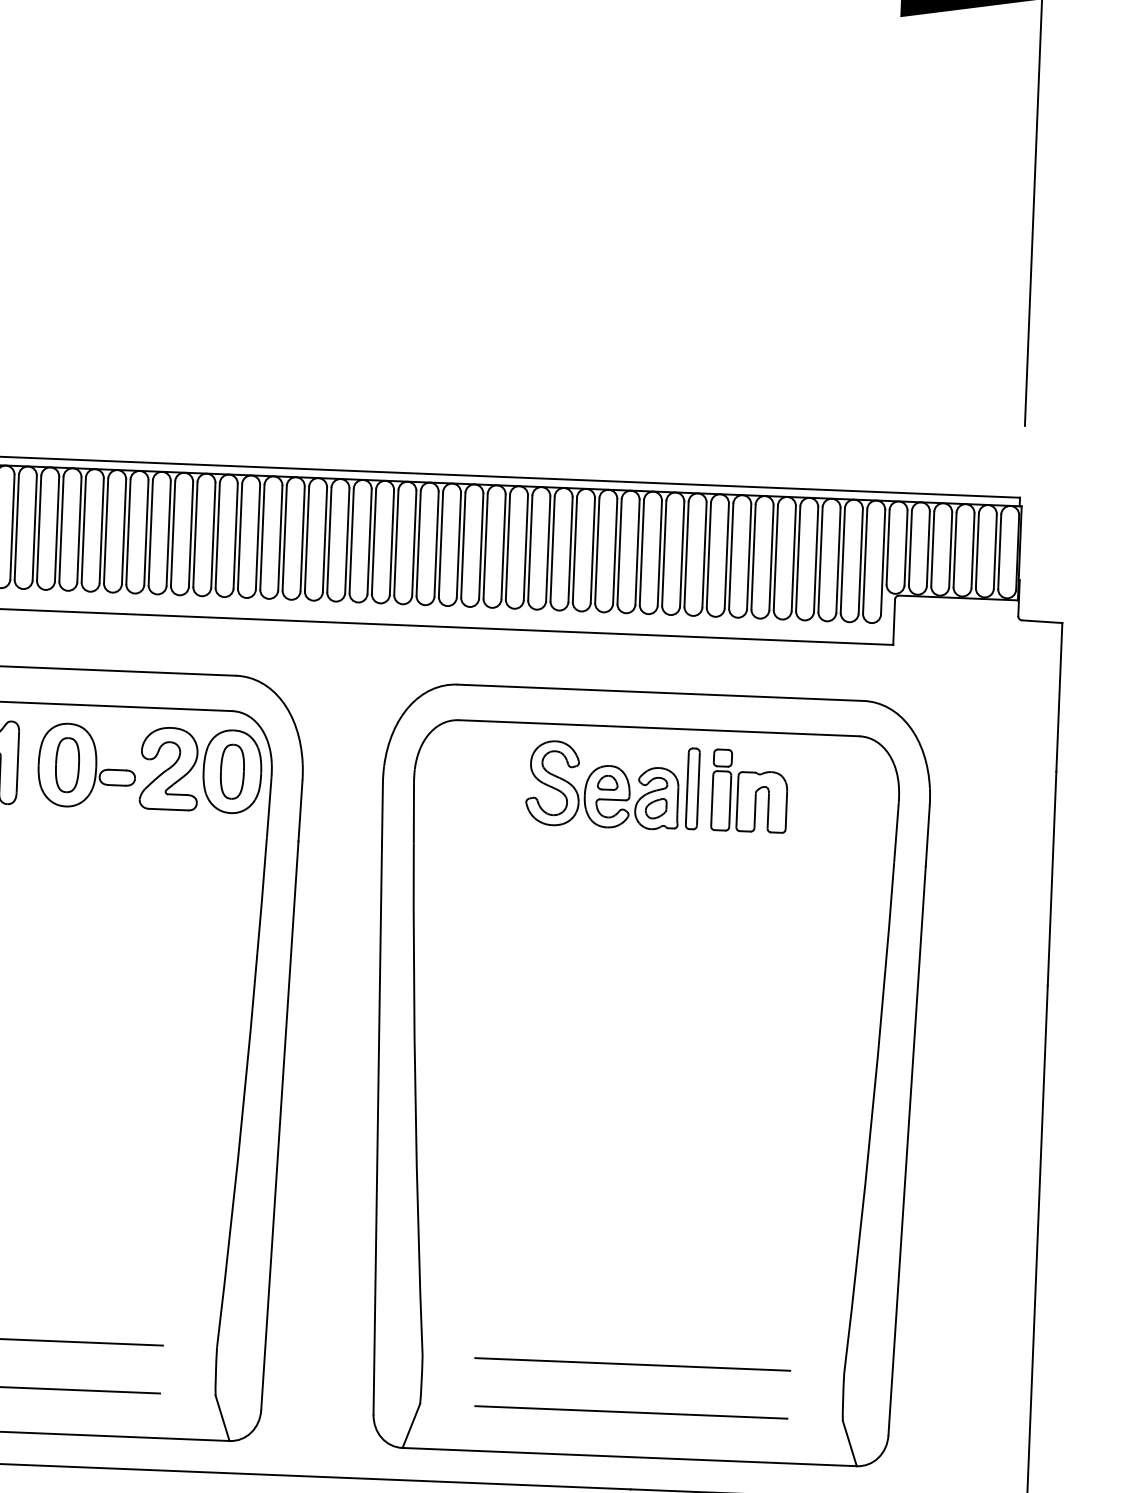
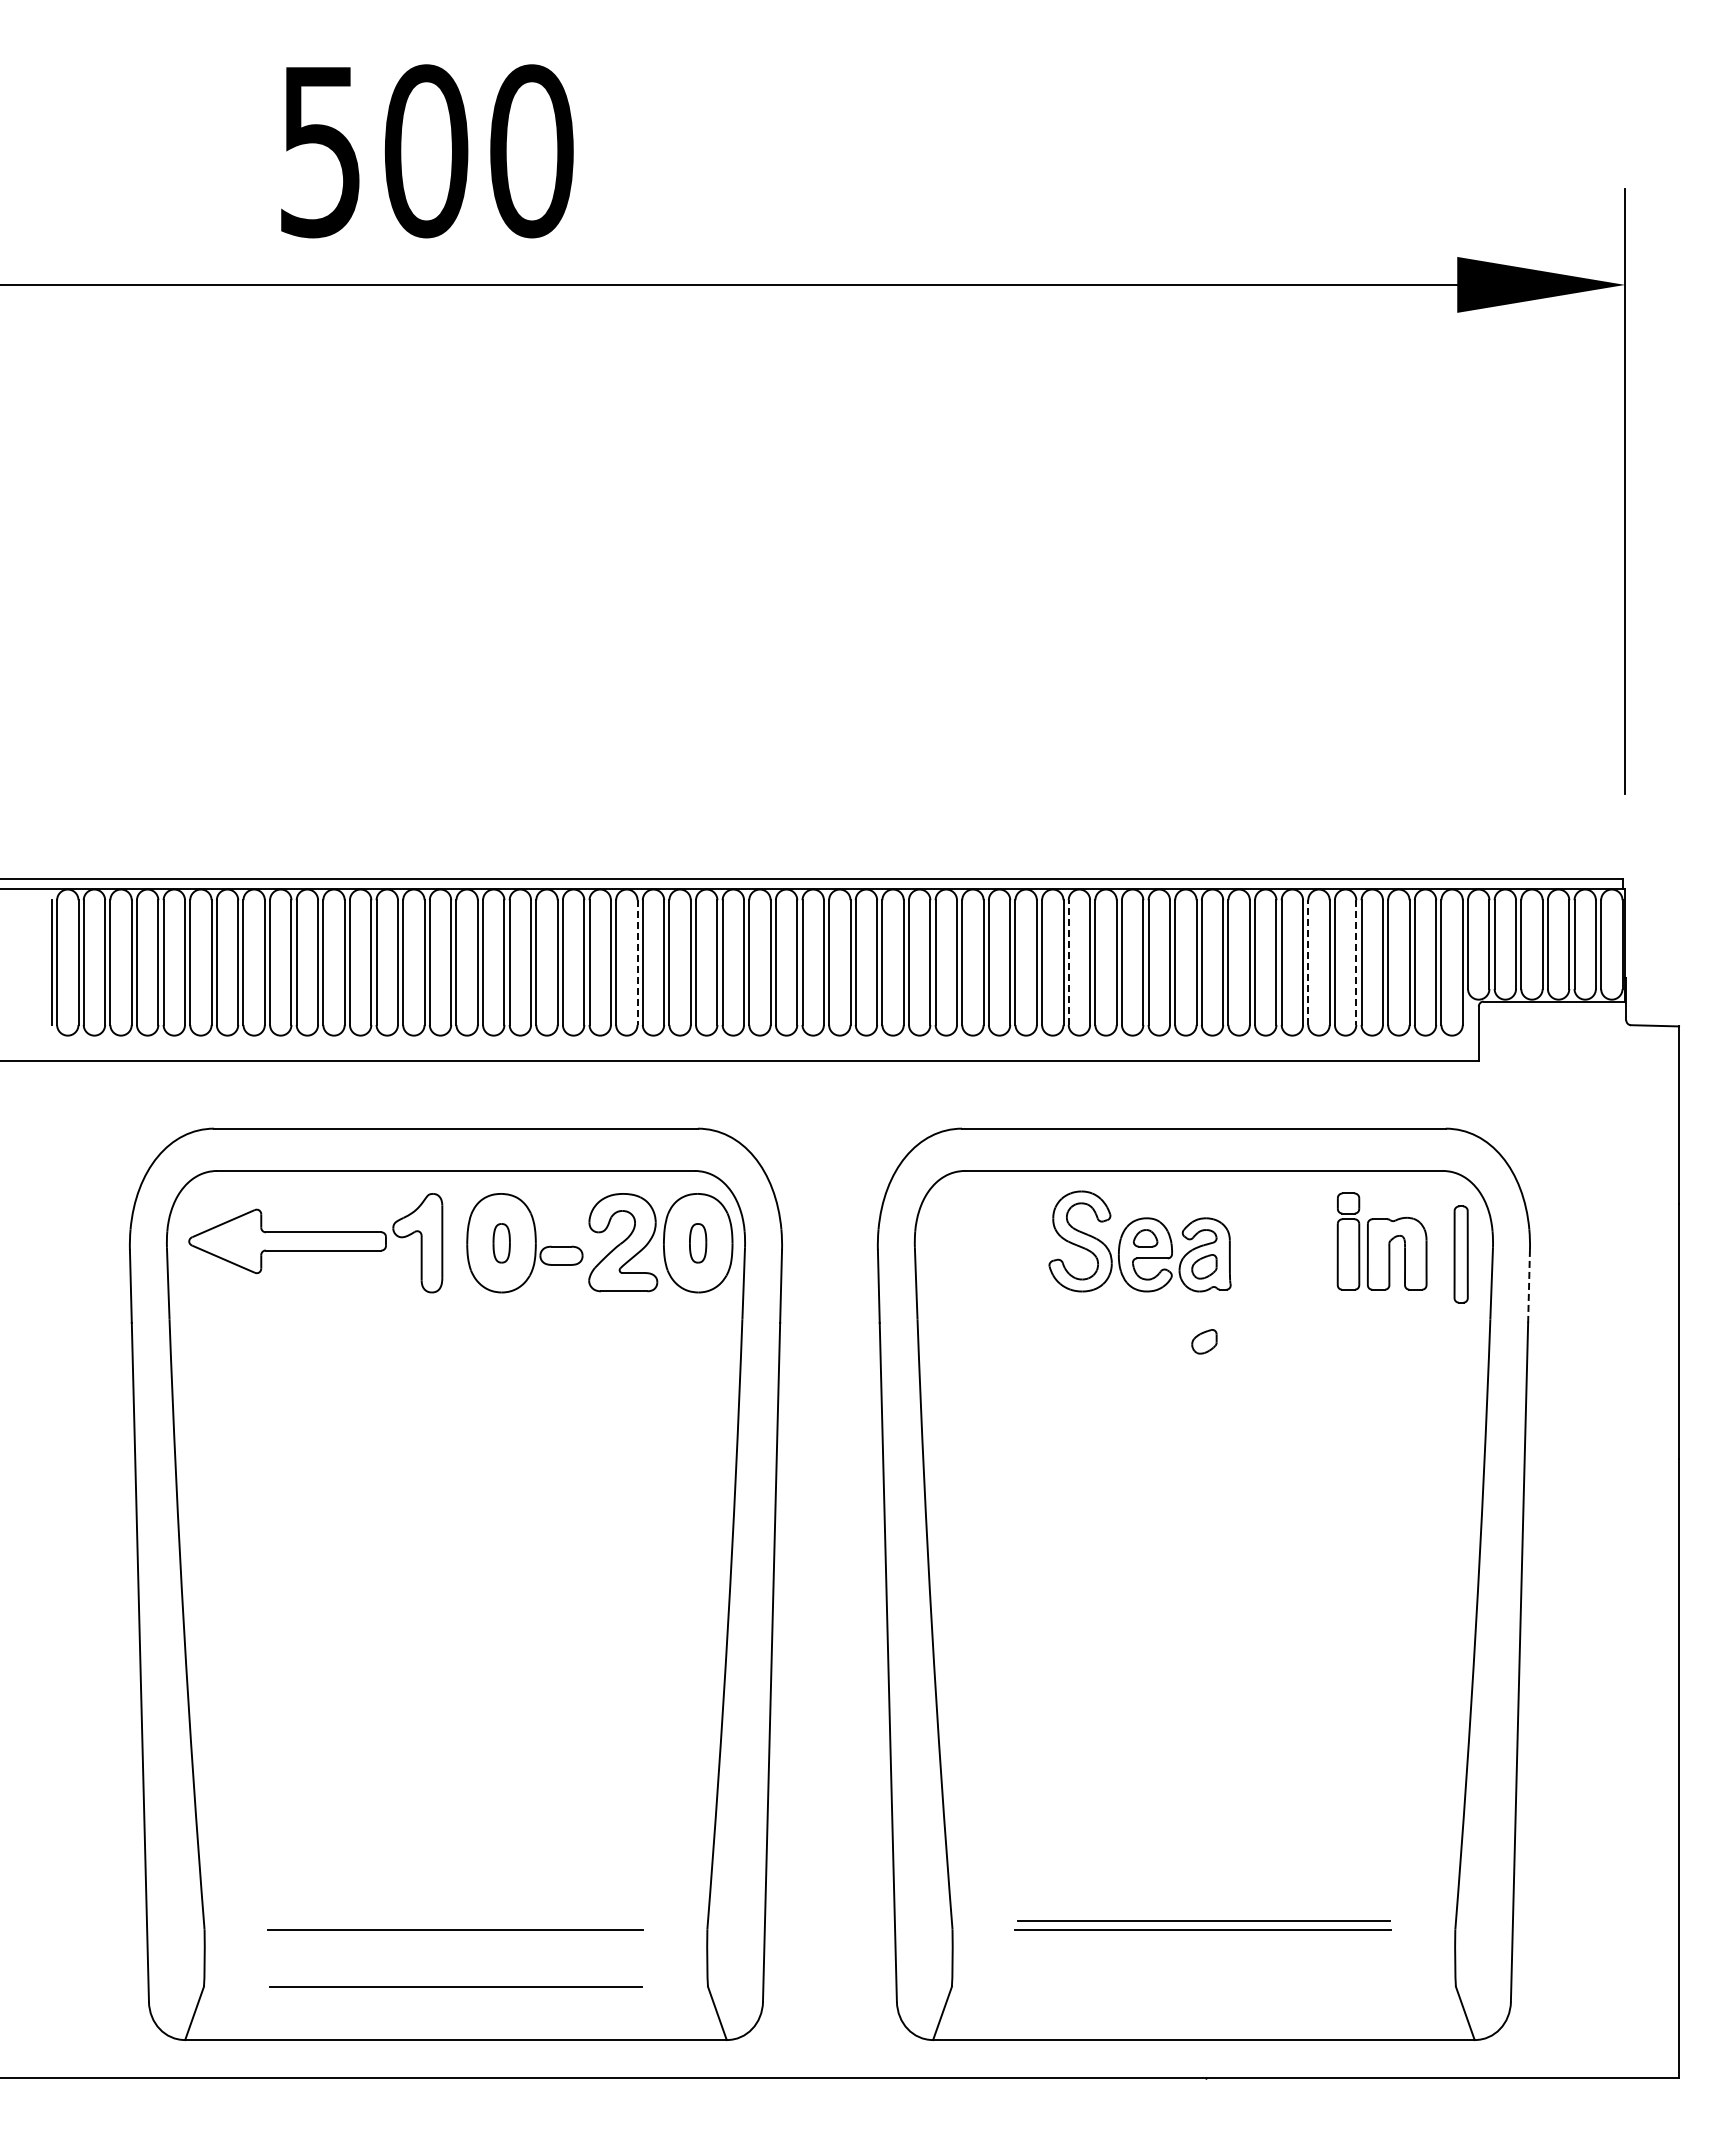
line: (190, 535) -> (637, 963), solid -> dashed
line: (552, 548) -> (1068, 962), solid -> dashed
line: (753, 556) -> (1308, 962), solid -> dashed
line: (793, 559) -> (1356, 963), solid -> dashed
part: (67, 765) -> (501, 1243), size x0.6
part: (231, 772) -> (697, 1243), size x0.6
part: (692, 788) -> (1460, 1254), moved
part: (749, 791) -> (1381, 1241), moved
line: (928, 835) -> (1529, 1285), solid -> dashed
part: (653, 871) -> (1204, 1341), added
line: (631, 1412) -> (1203, 1920), moved

